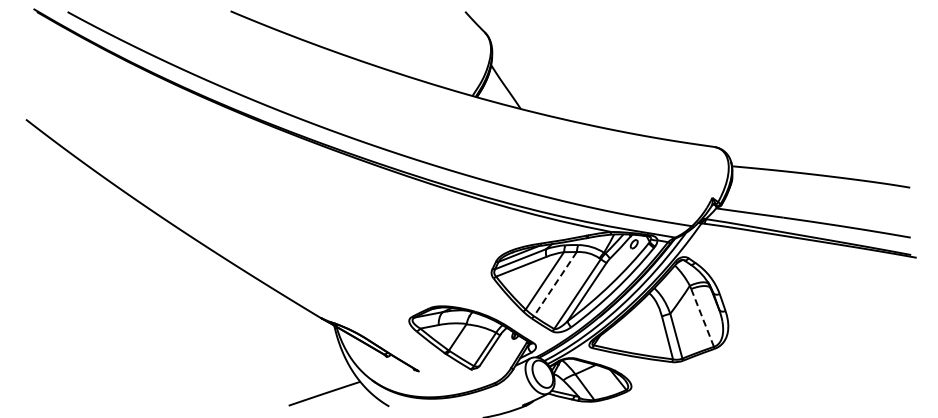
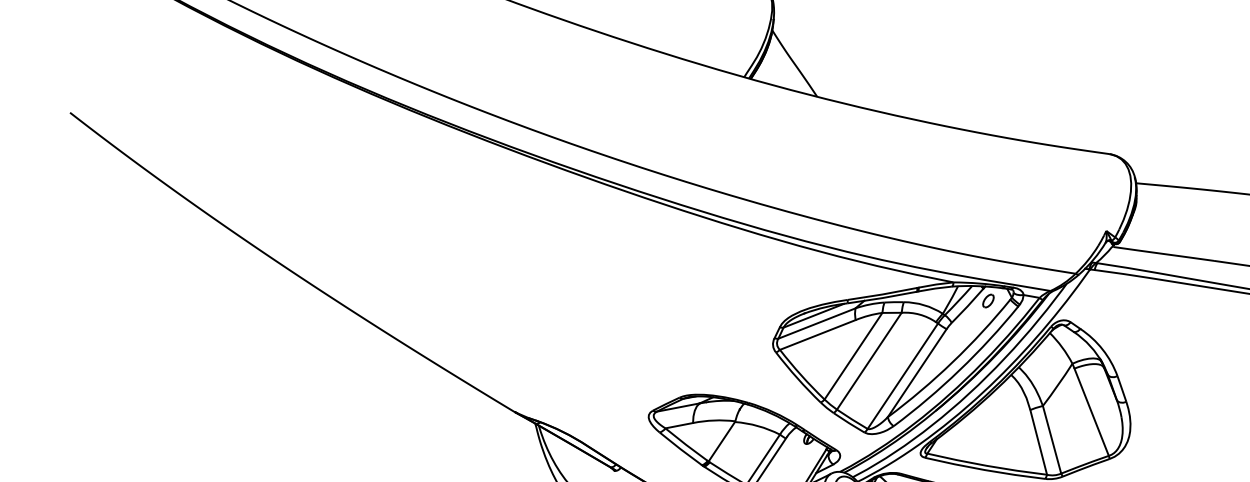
line: (555, 284) -> (869, 361), dashed -> solid
line: (702, 317) -> (1091, 411), dashed -> solid

